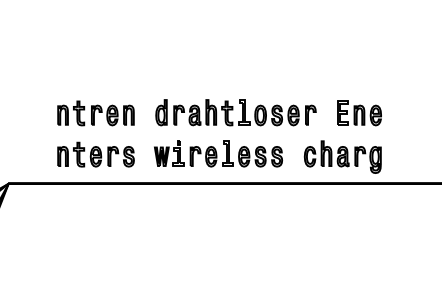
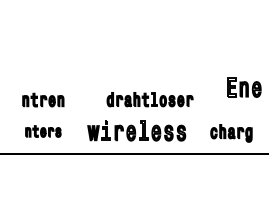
part: (235, 112) -> (149, 99), size x0.7
part: (95, 113) -> (42, 100), size x0.7
part: (359, 113) -> (244, 87), moved
part: (95, 154) -> (42, 131), size x0.6
part: (342, 156) -> (231, 132), size x0.7

